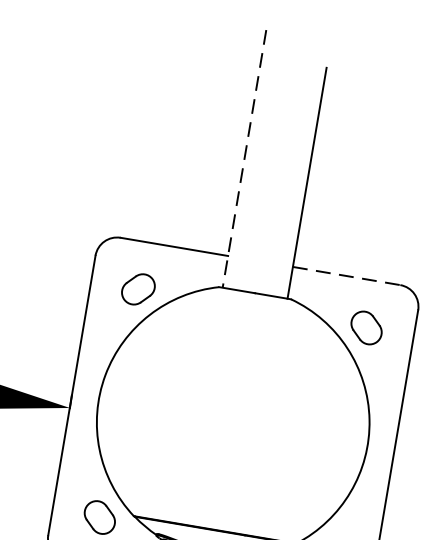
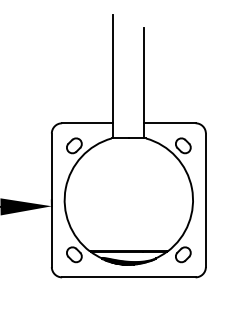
line: (244, 158) -> (113, 76), dashed -> solid
line: (345, 276) -> (169, 123), dashed -> solid

